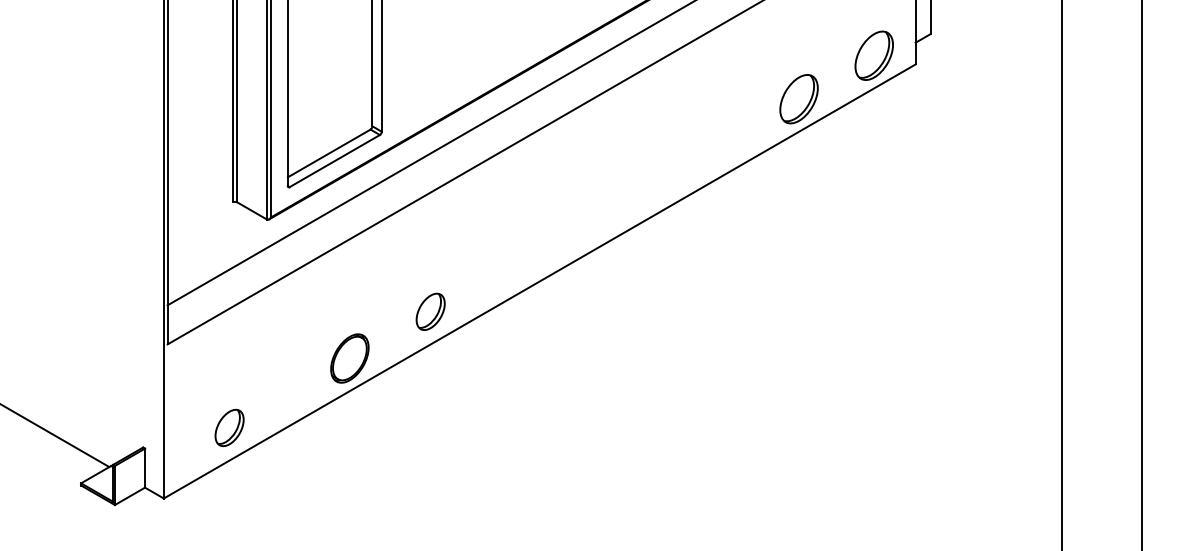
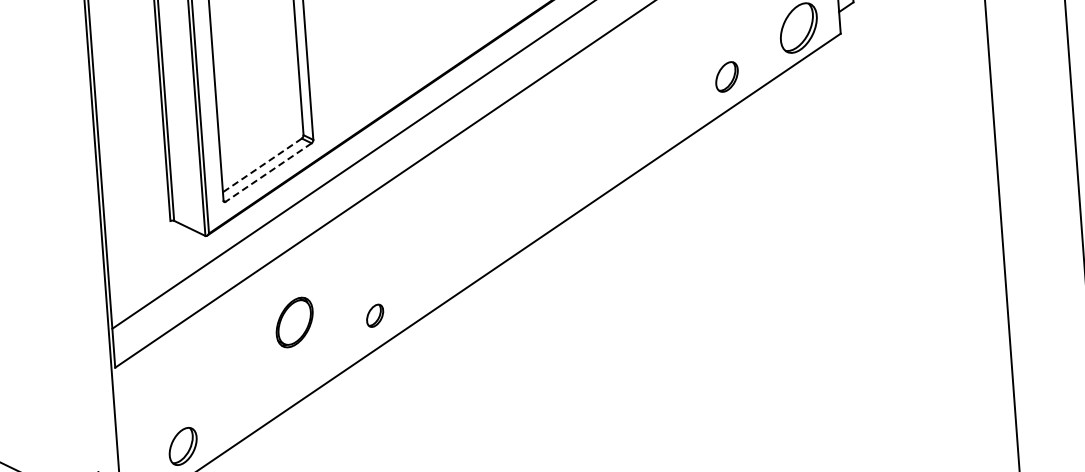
part: (798, 99) -> (726, 77), size x0.6
line: (329, 153) -> (262, 165), solid -> dashed
line: (334, 161) -> (268, 173), solid -> dashed
part: (430, 311) -> (375, 315), size x0.6
part: (349, 358) -> (294, 322), moved

